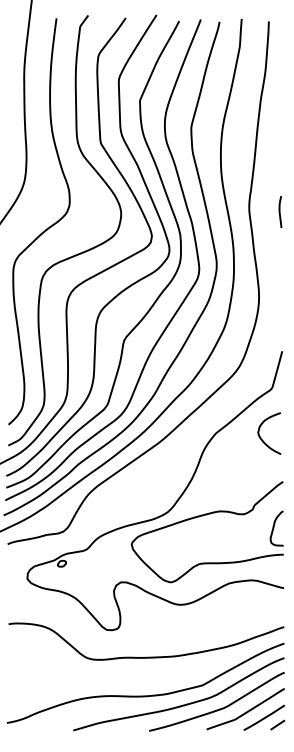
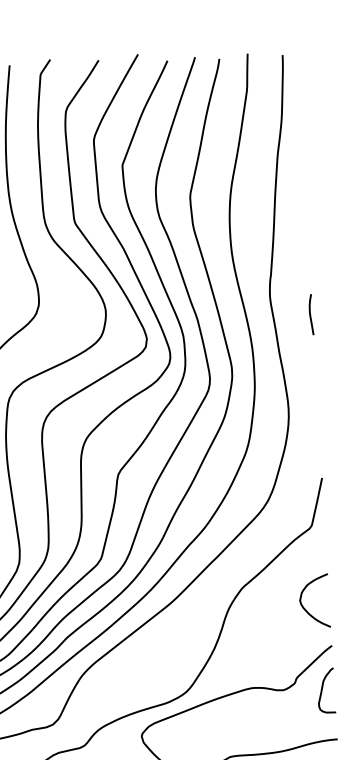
curve: (280, 211) -> (311, 313), moved
curve: (261, 437) -> (304, 606), moved
curve: (274, 528) -> (323, 690), moved

